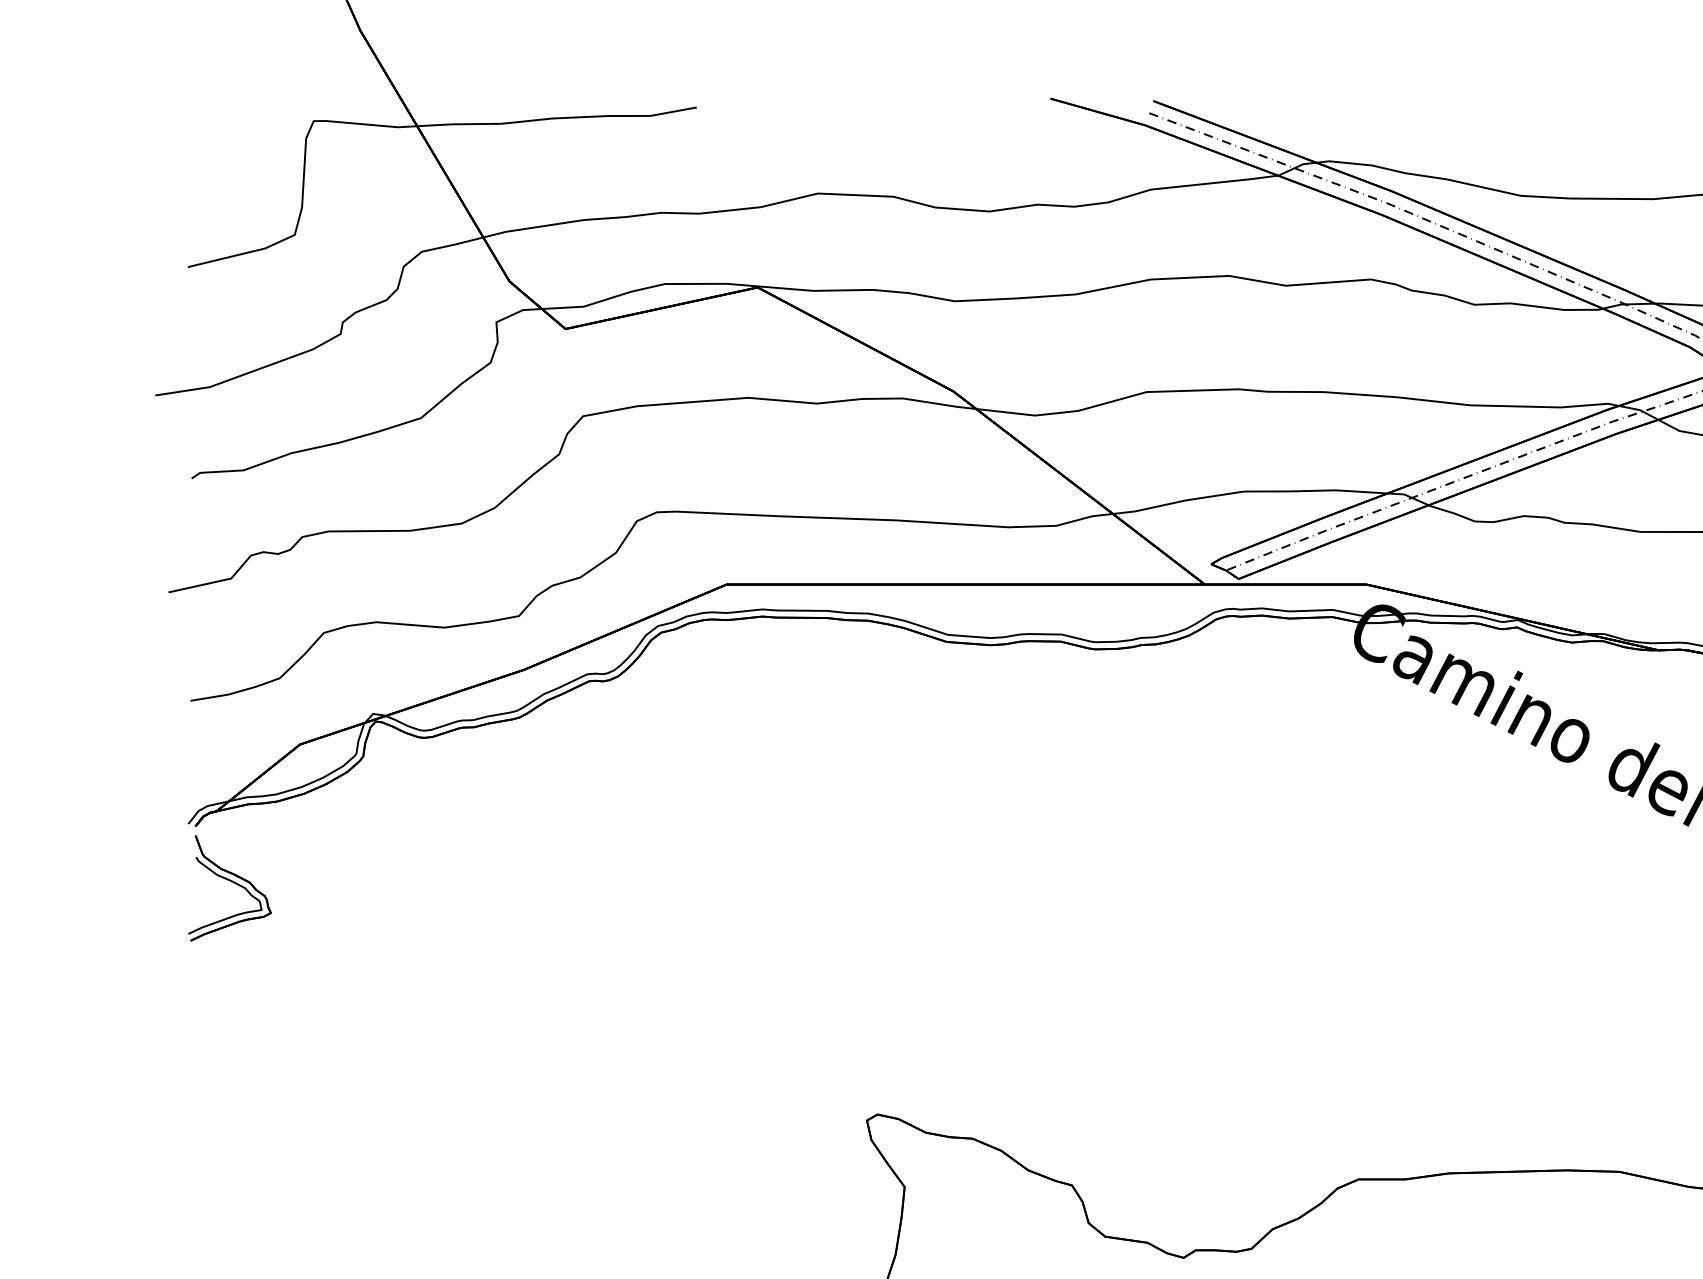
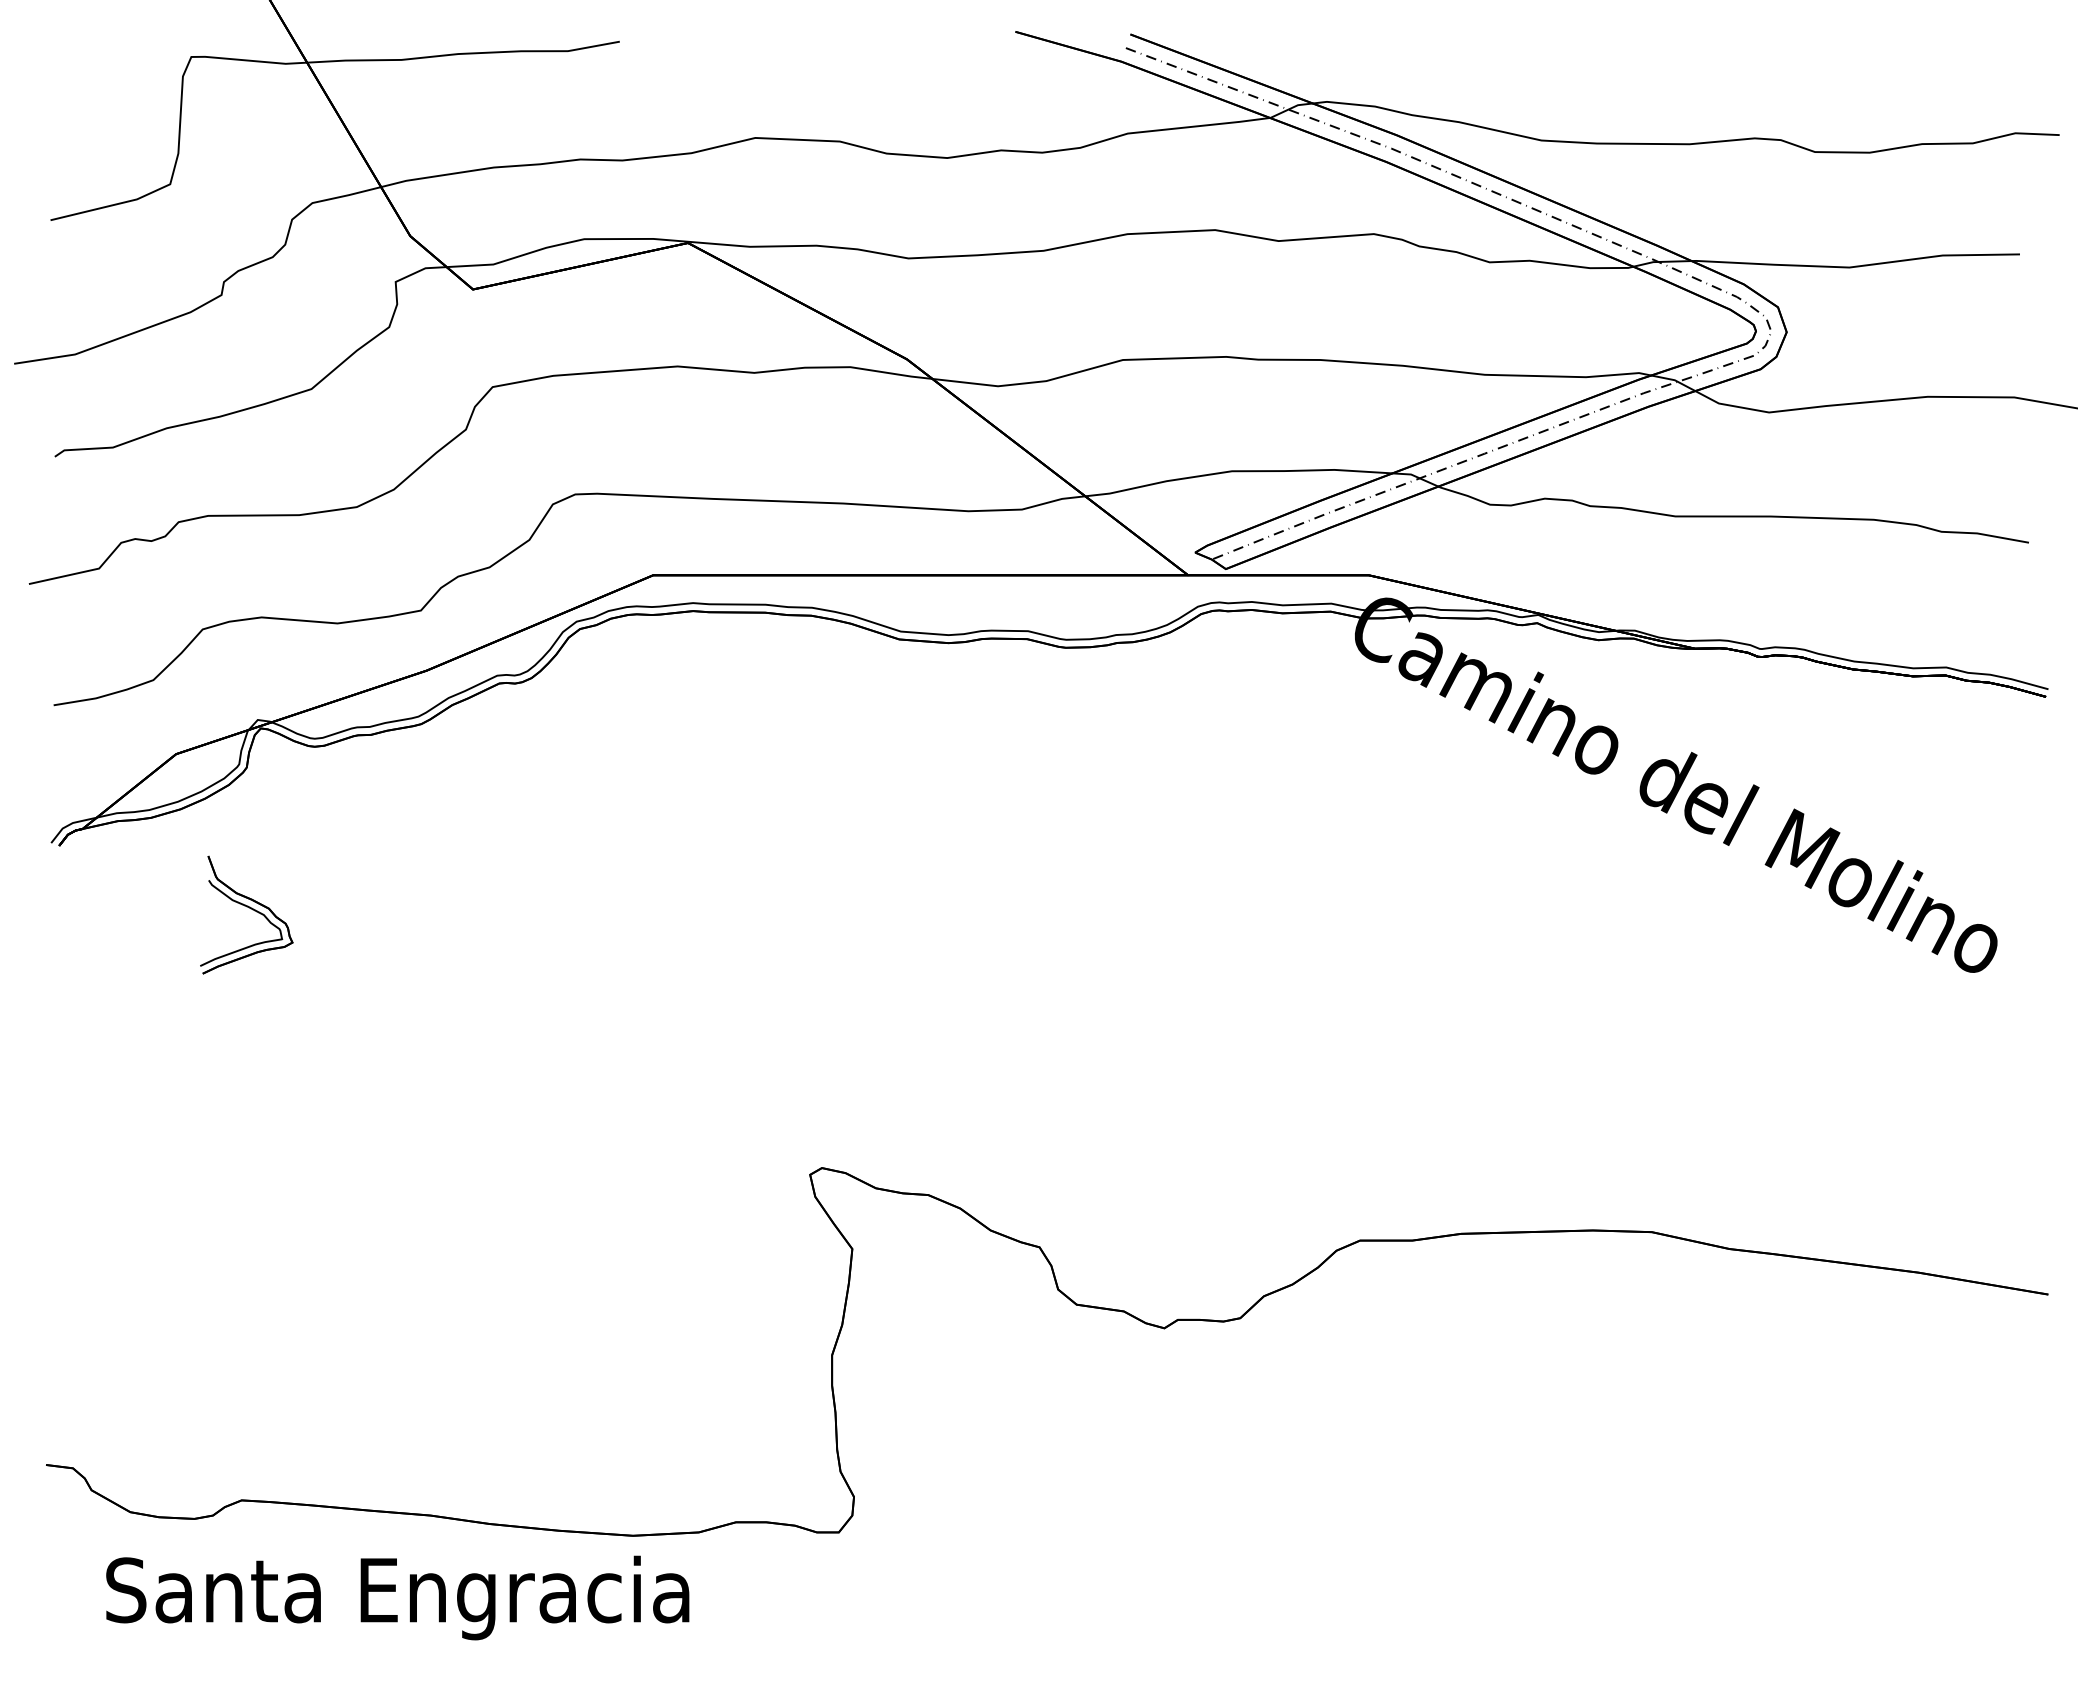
part: (232, 882) -> (249, 908), moved

